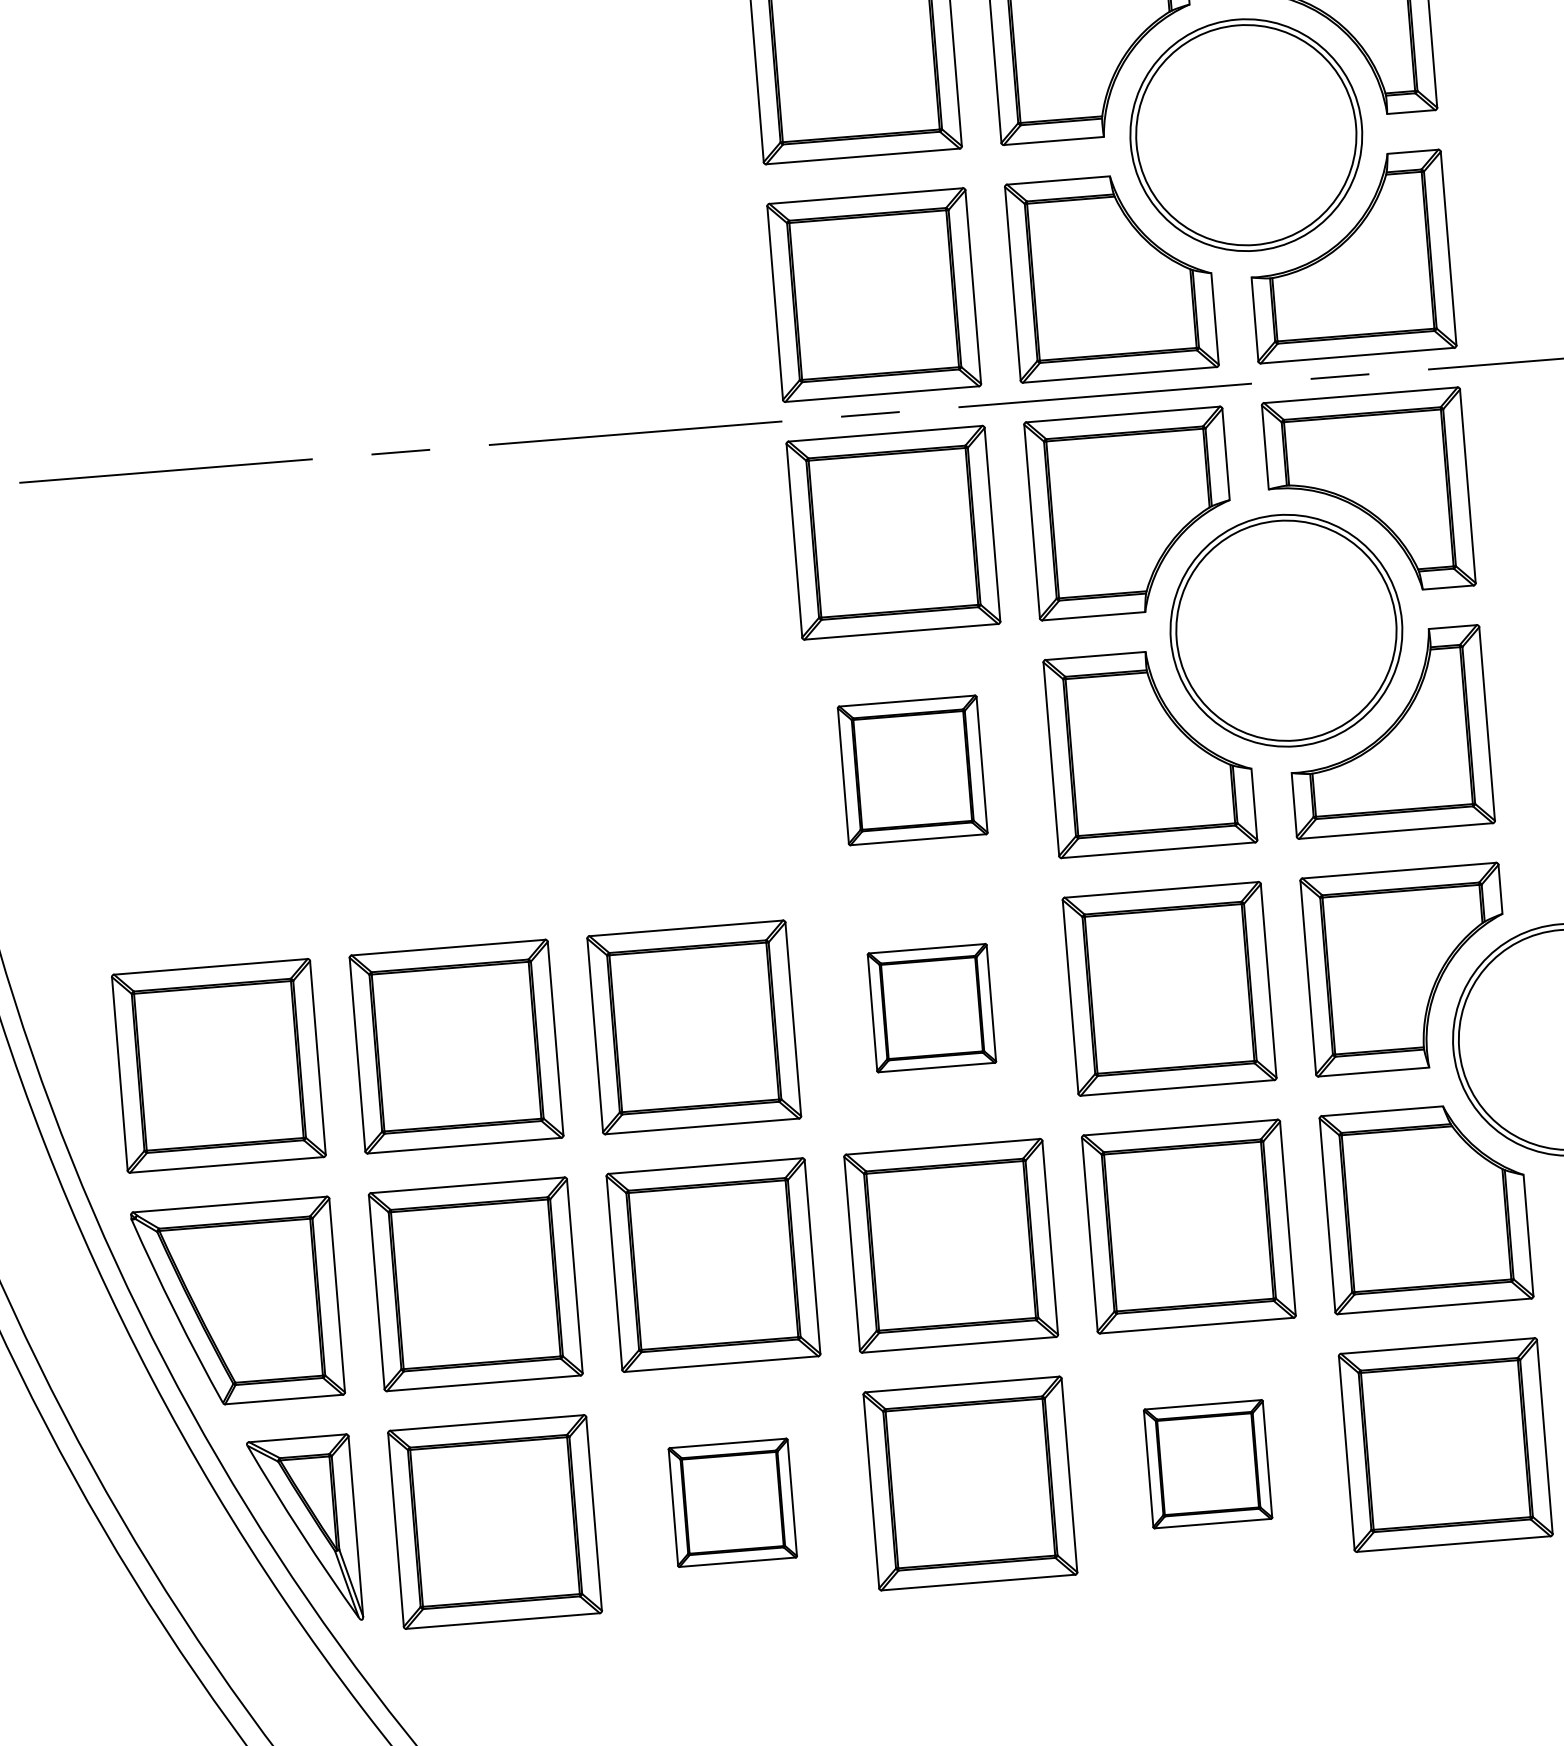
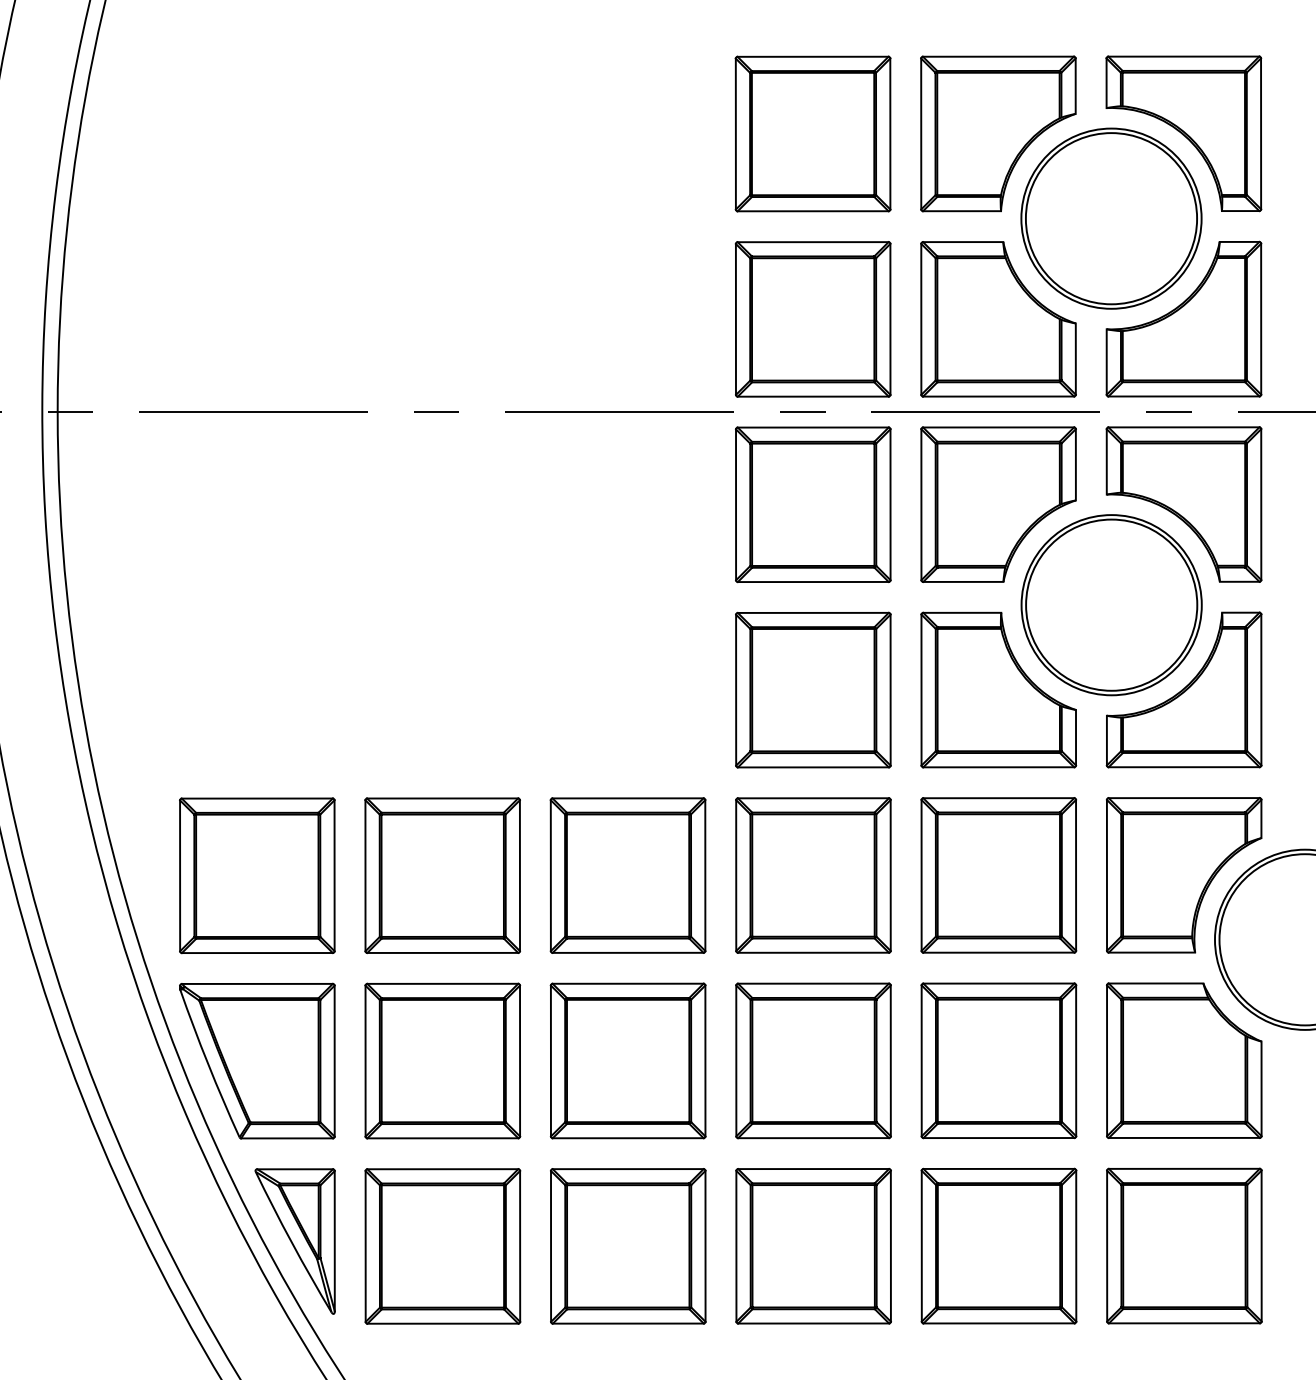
part: (912, 769) -> (813, 689), size x1.43
part: (931, 1008) -> (813, 875), size x1.67
part: (1207, 1463) -> (998, 1245), size x1.67
part: (733, 1502) -> (628, 1246), size x1.67

